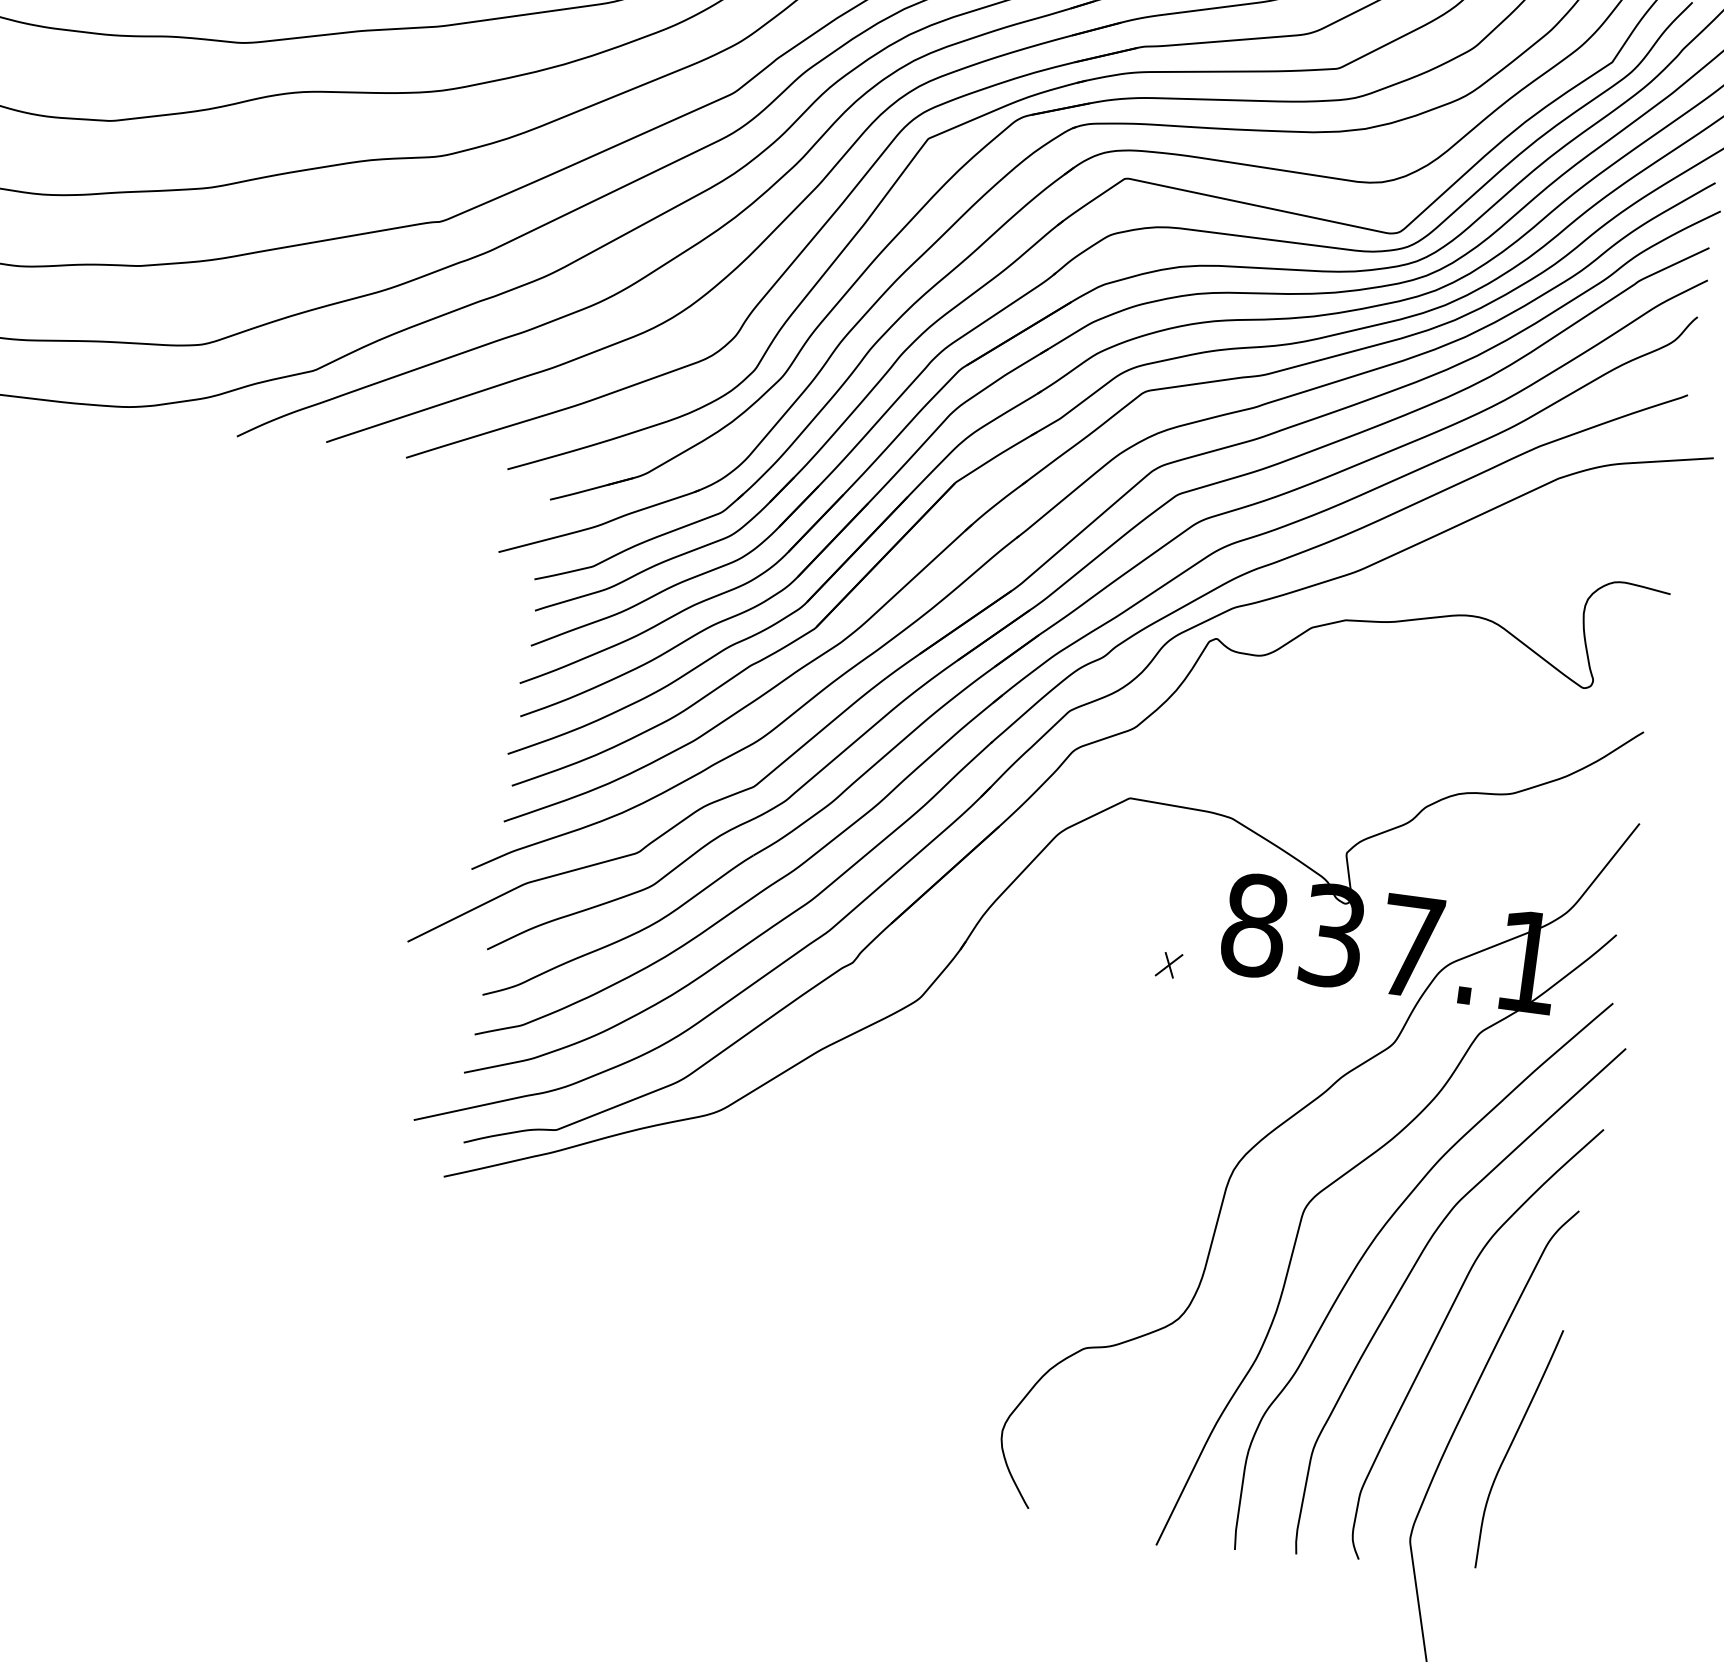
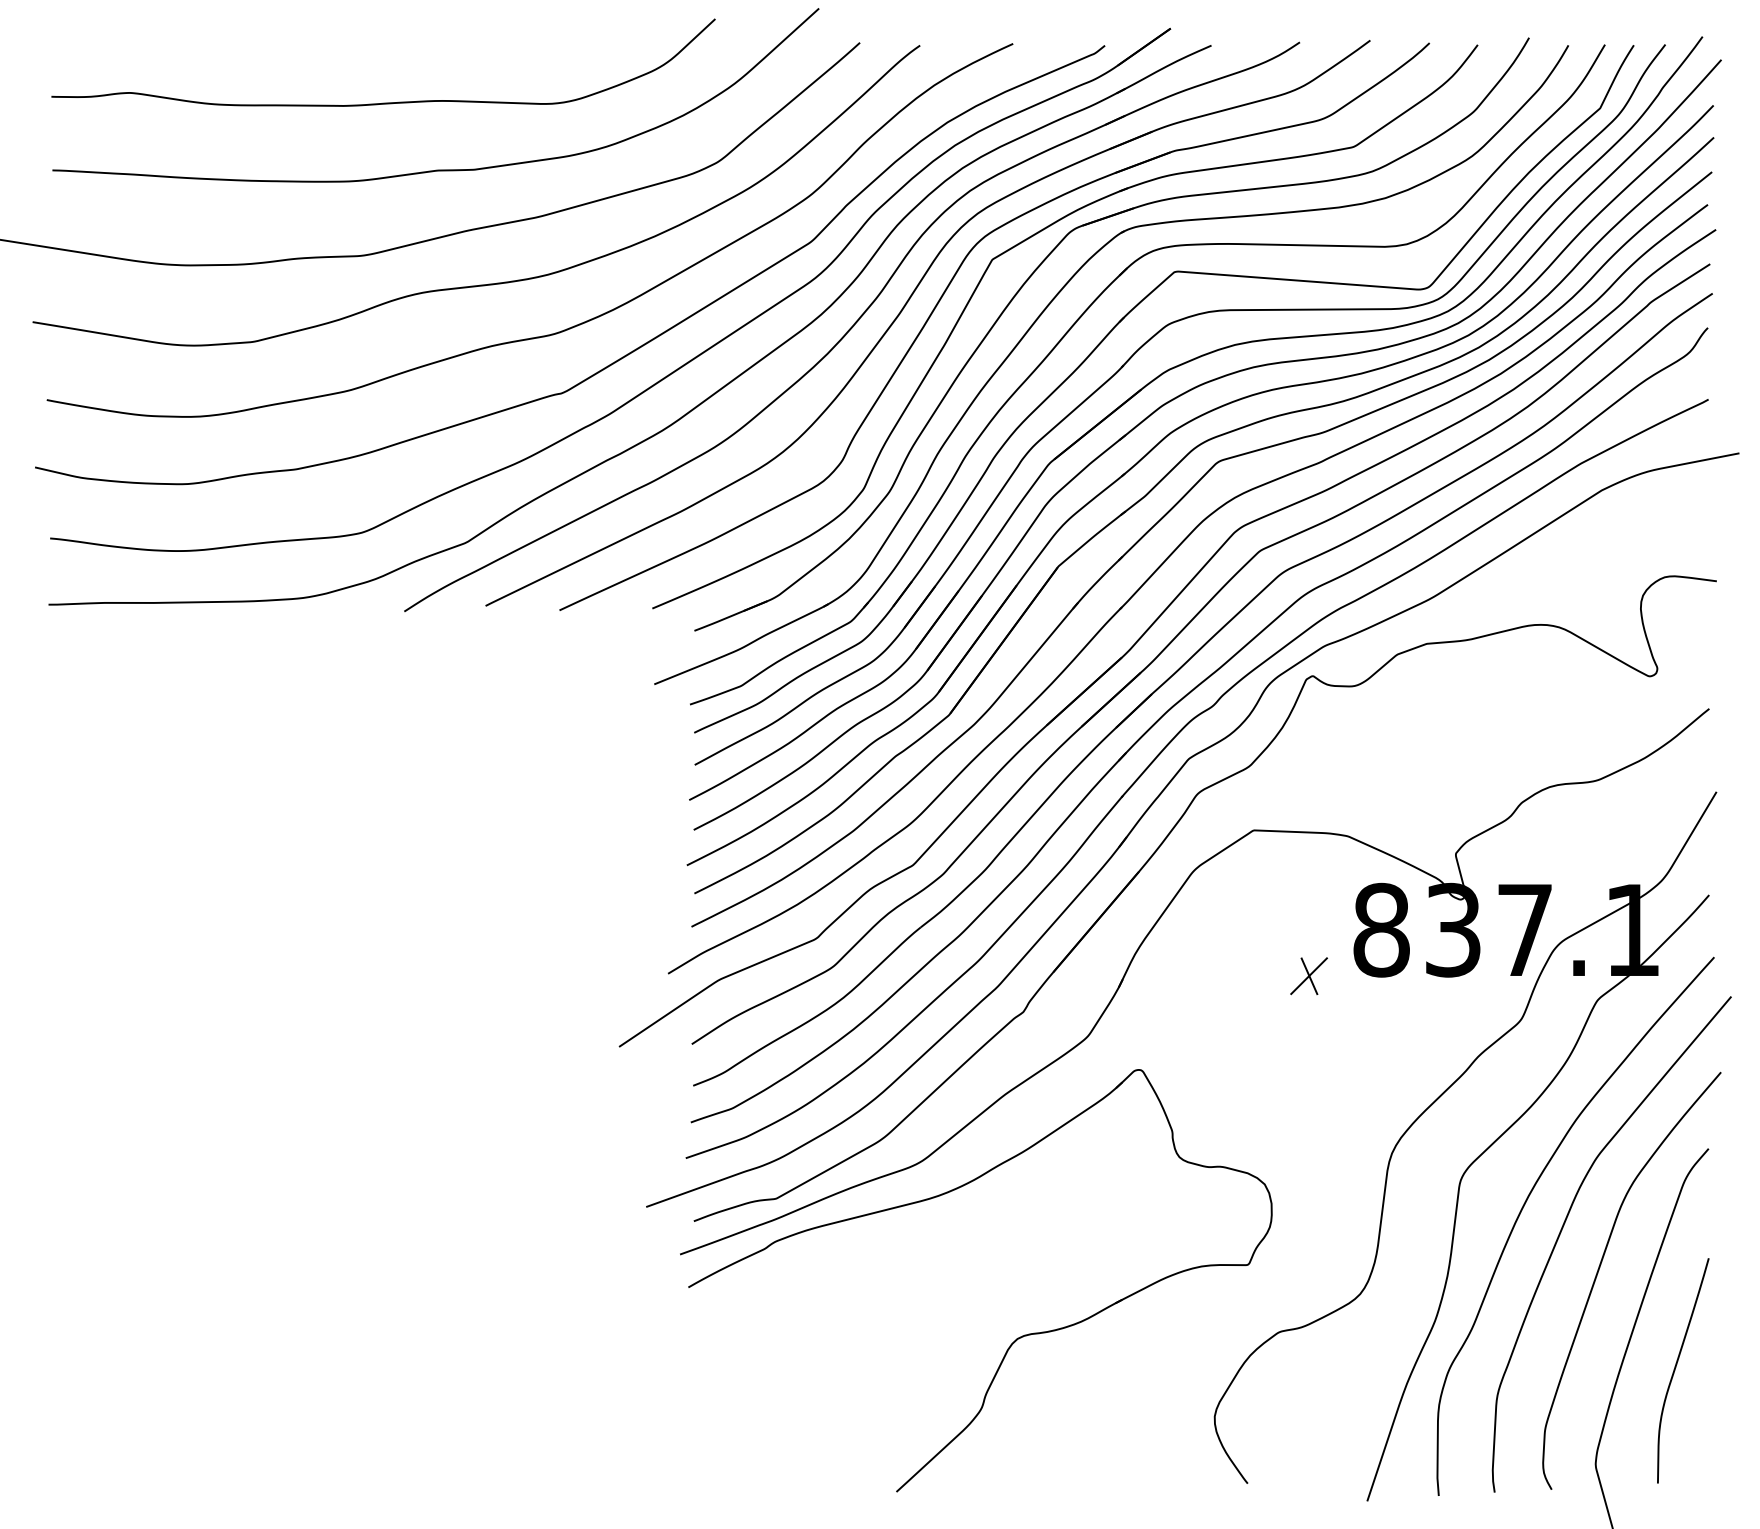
part: (1168, 965) -> (1308, 976), size x1.67
part: (797, 1317) -> (1016, 1338), added

